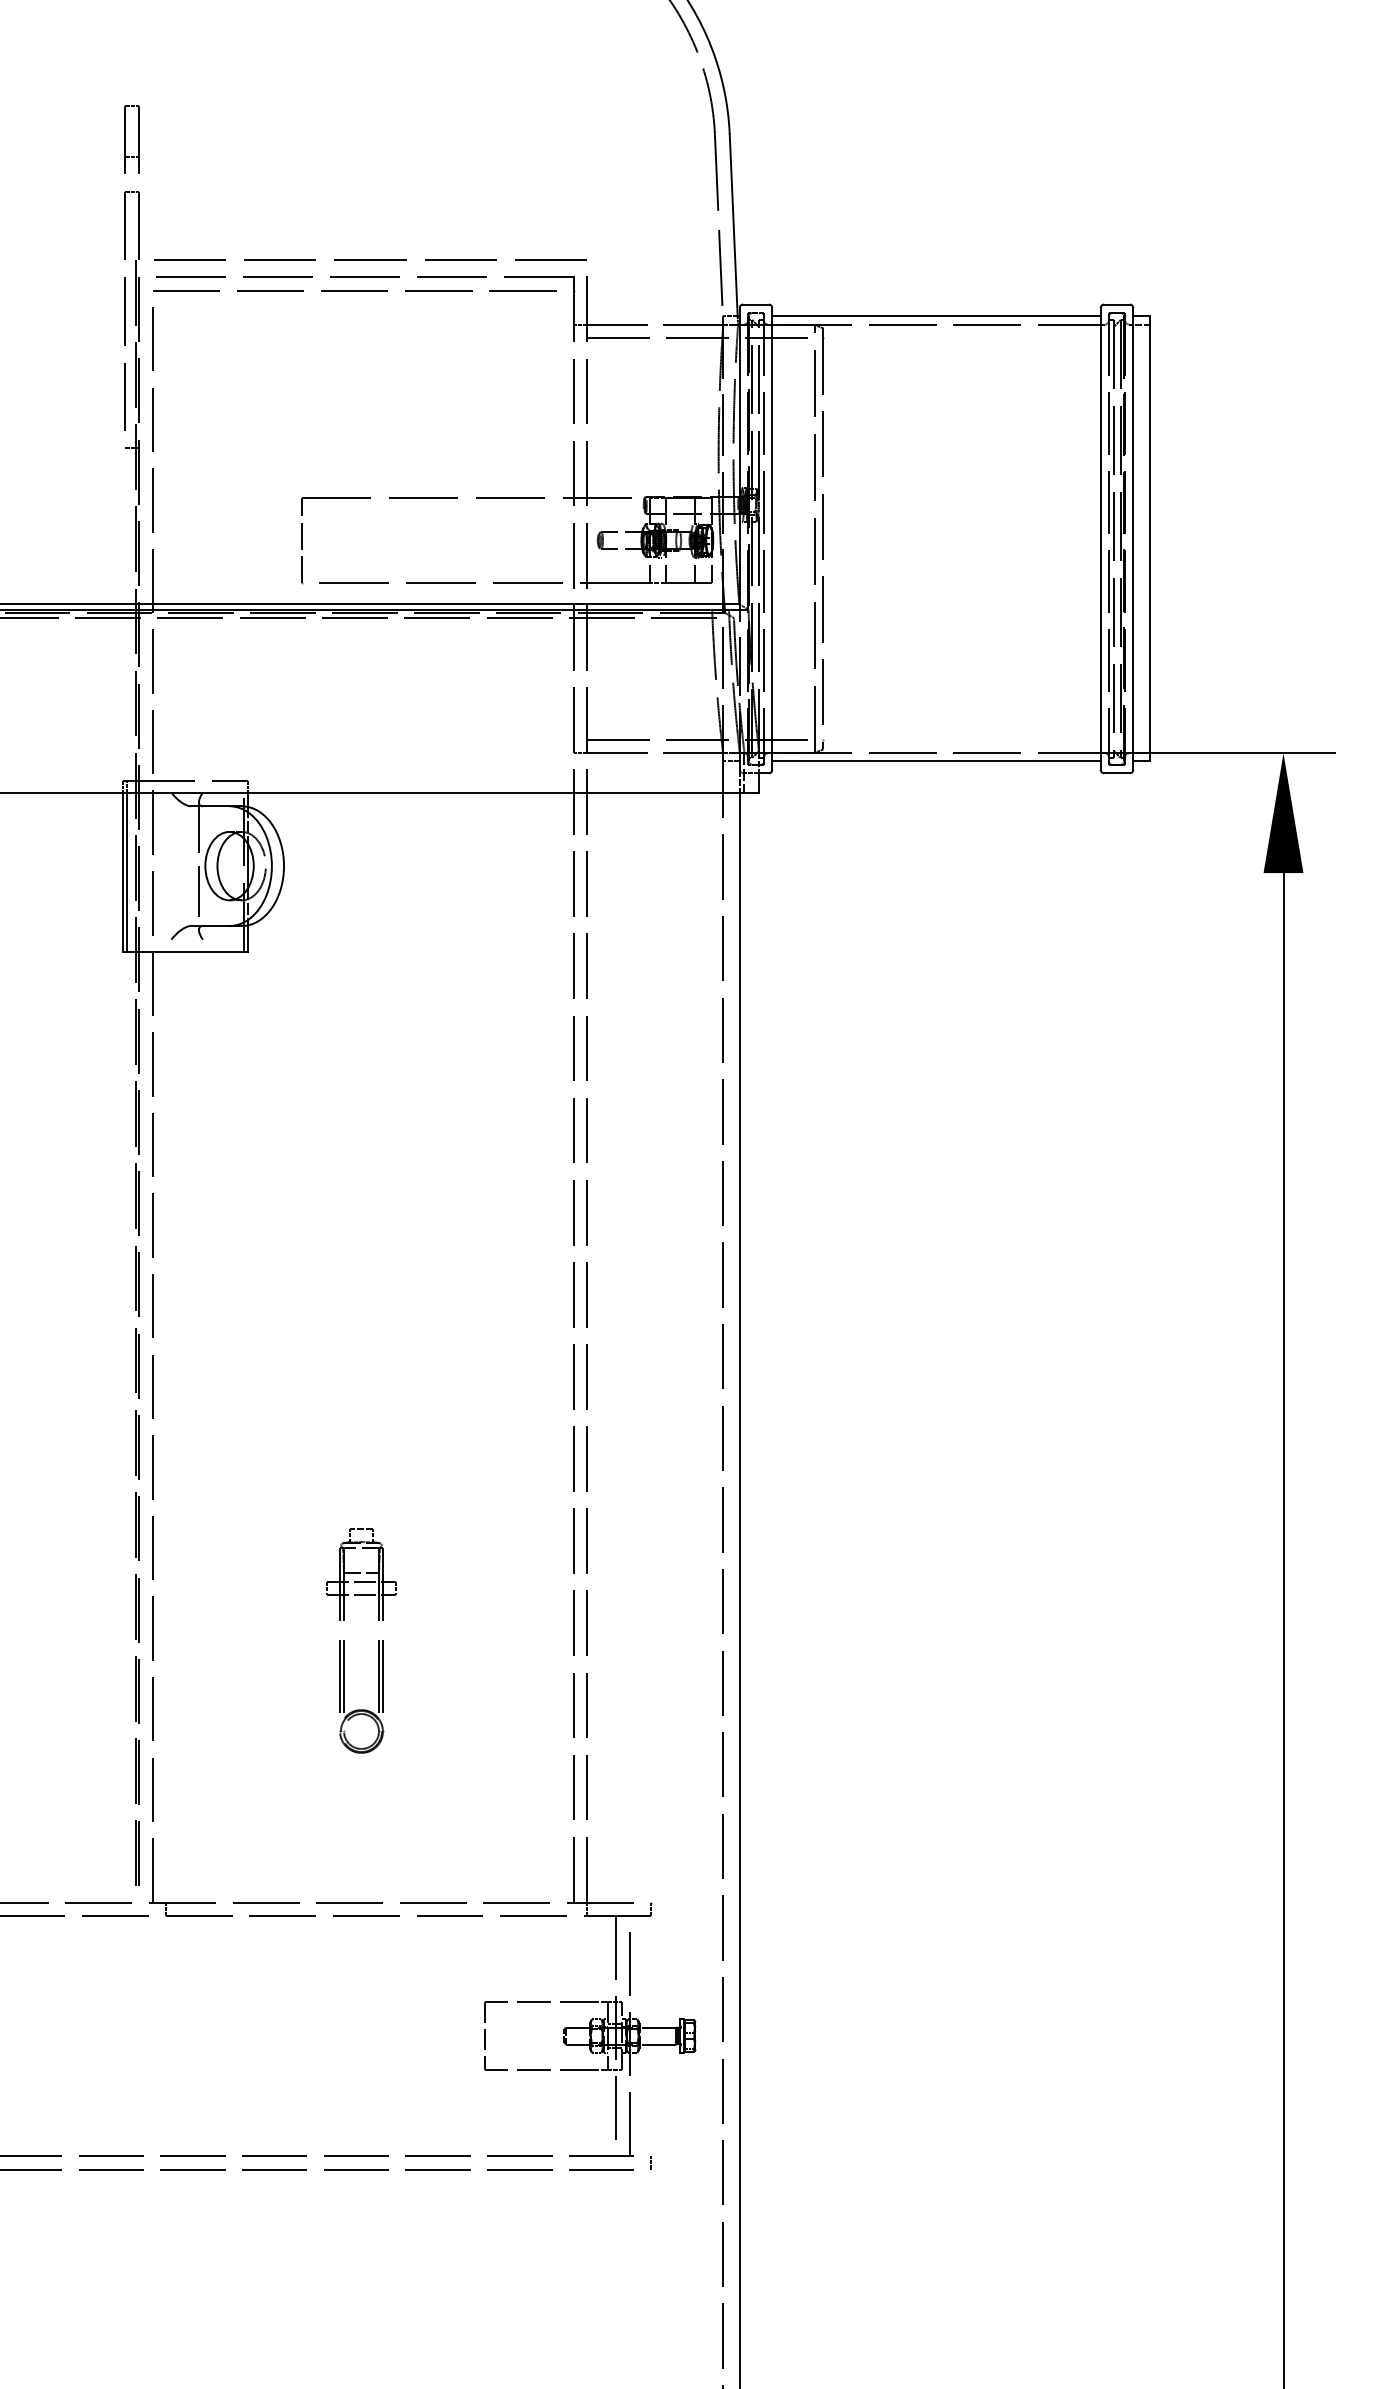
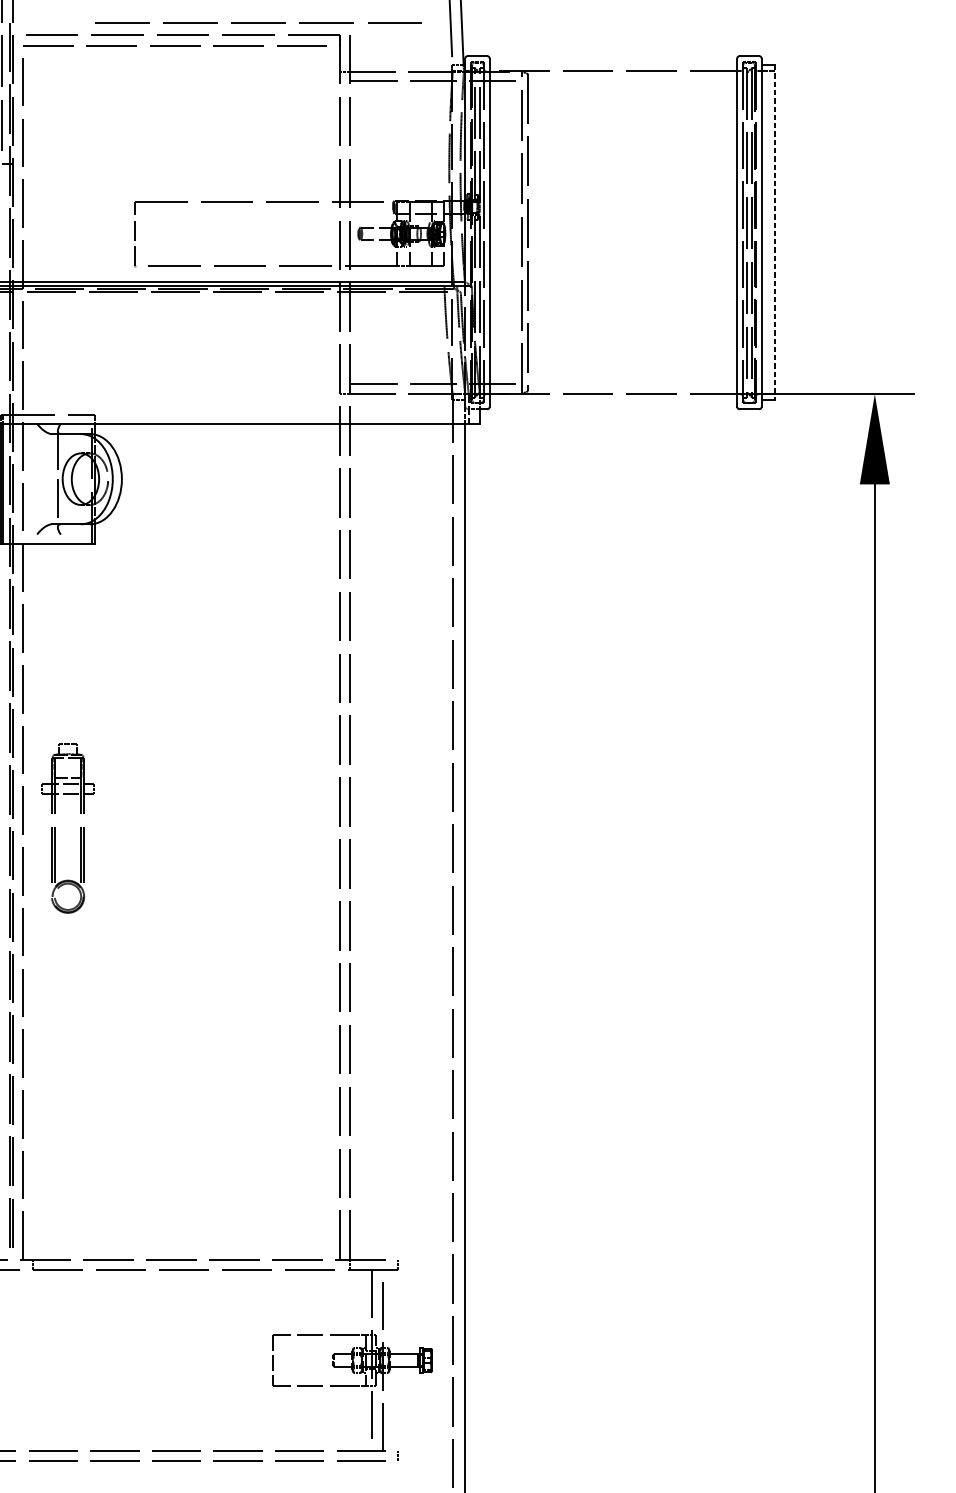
line: (370, 259) -> (258, 22), moved
line: (936, 316) -> (613, 65), removed
line: (1150, 539) -> (774, 233), solid -> dashed
line: (936, 761) -> (613, 400), removed
part: (344, 1640) -> (55, 828), moved

